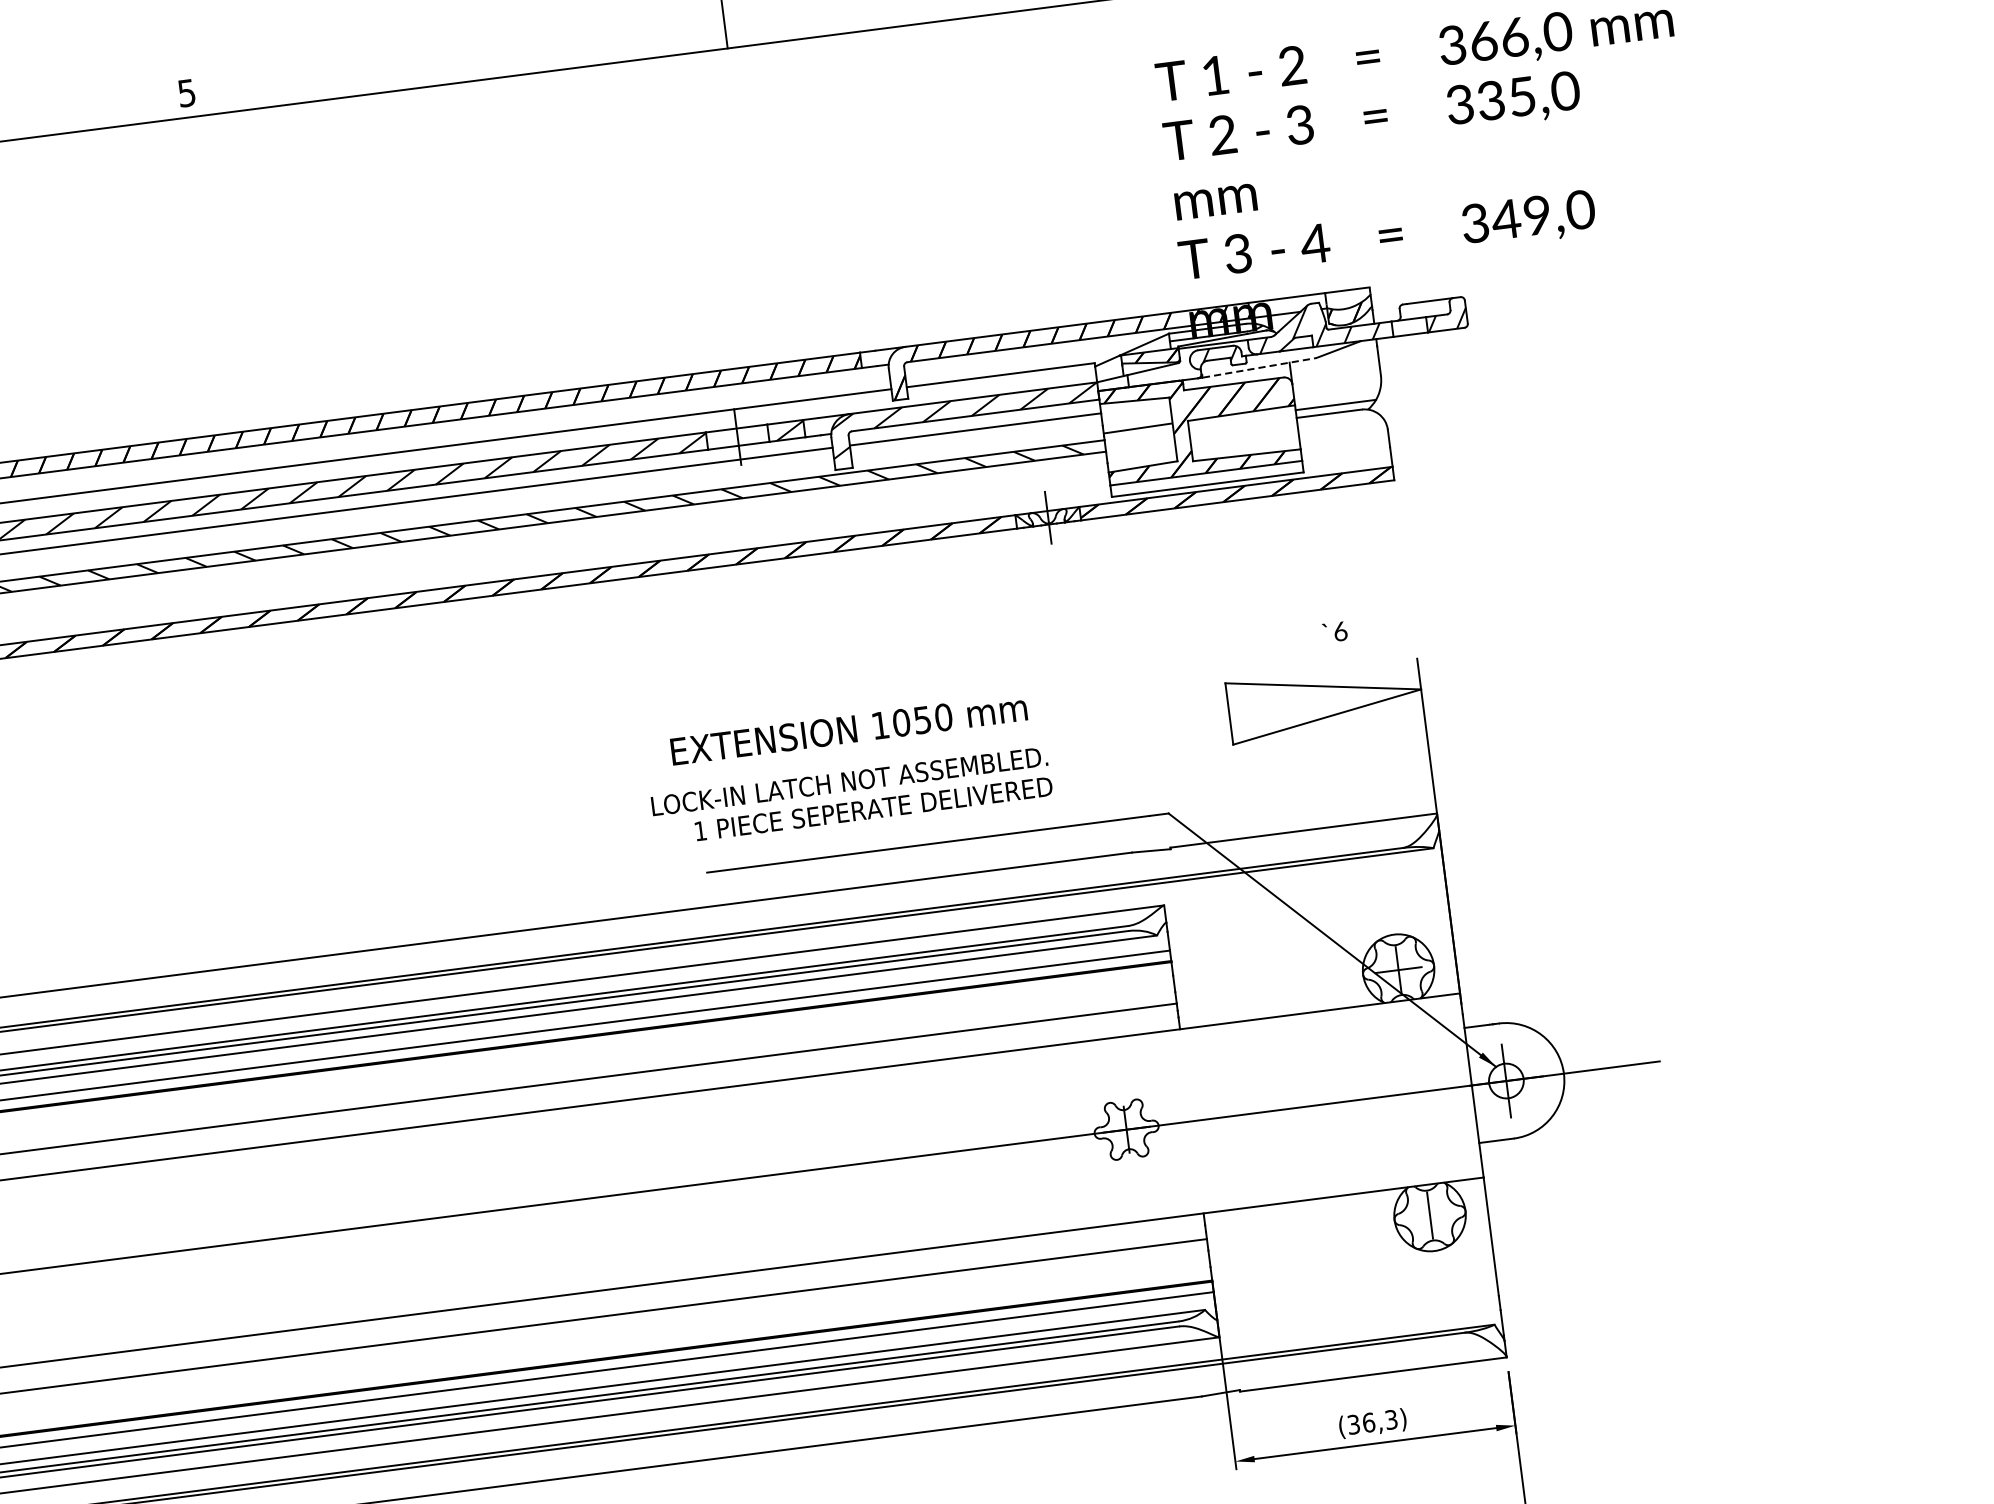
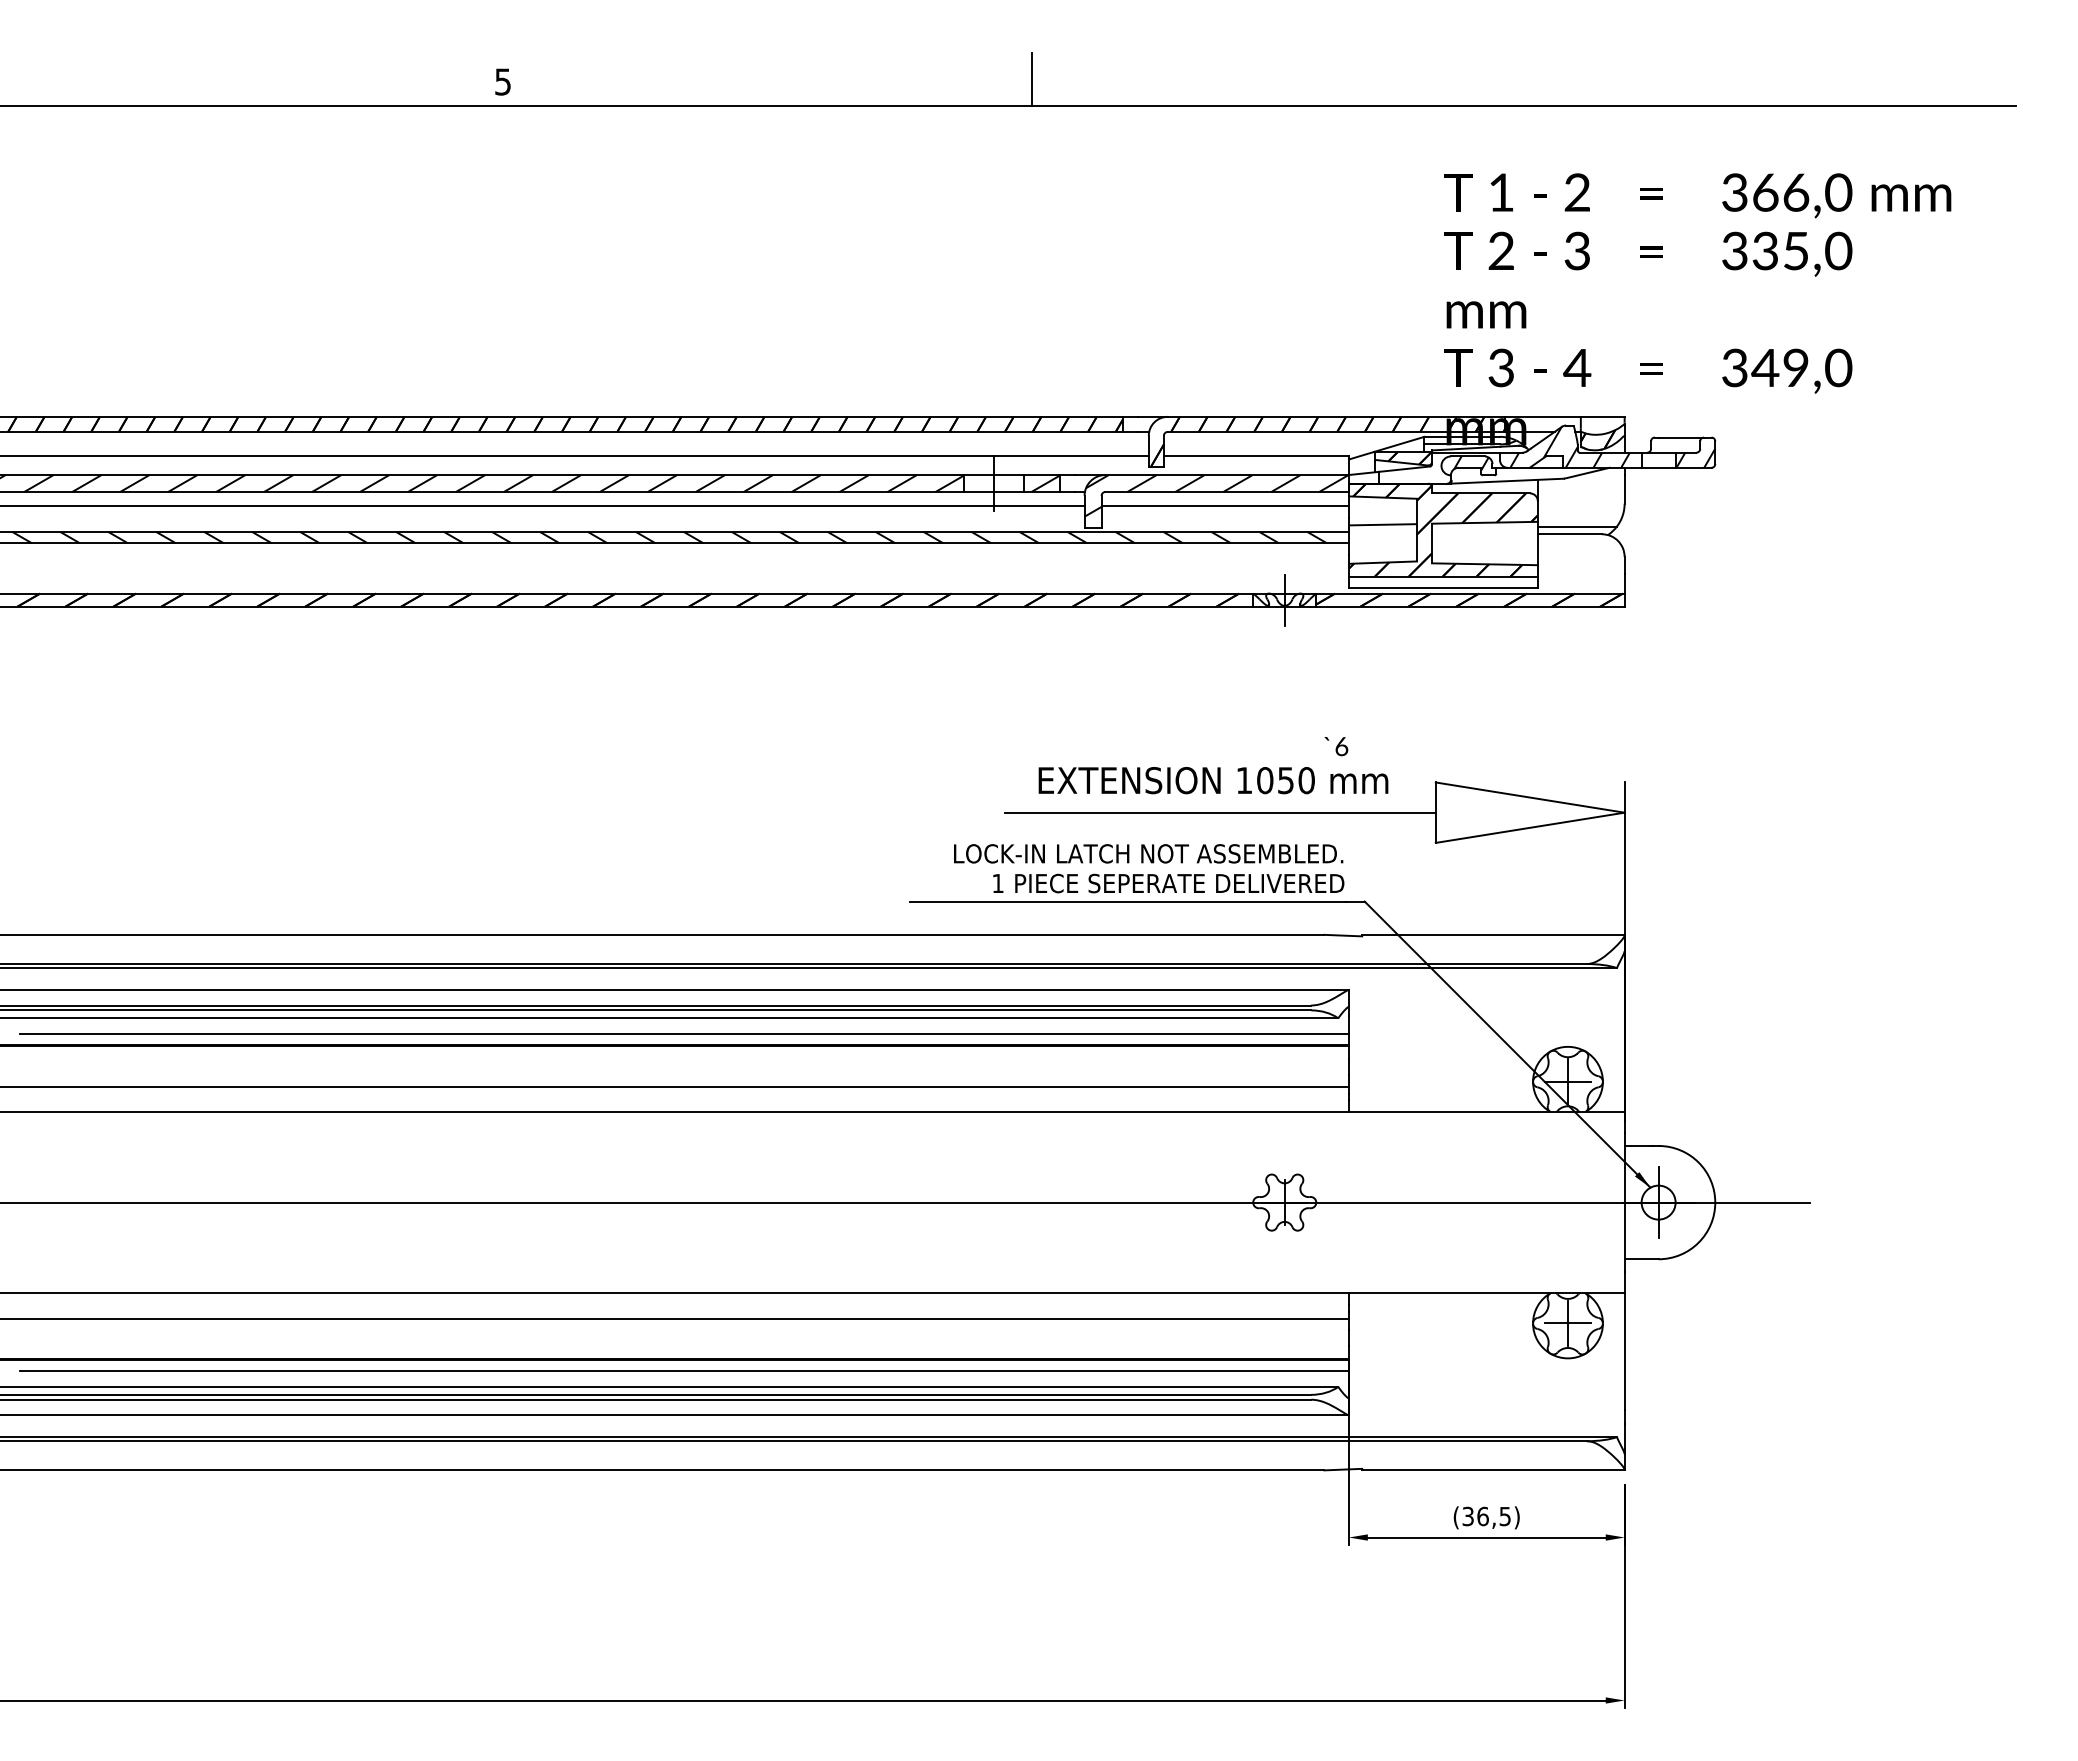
line: (1259, 368) -> (1507, 481), dashed -> solid
text: (1335, 632) -> (1336, 746), moved
text: (849, 729) -> (1213, 780), moved
line: (1010, 741) -> (1220, 812), added
text: (852, 796) -> (1149, 868), moved
line: (1429, 1215) -> (1567, 1323), added
text: (1391, 1418) -> (1505, 1515), (36,3) -> (36,5)

